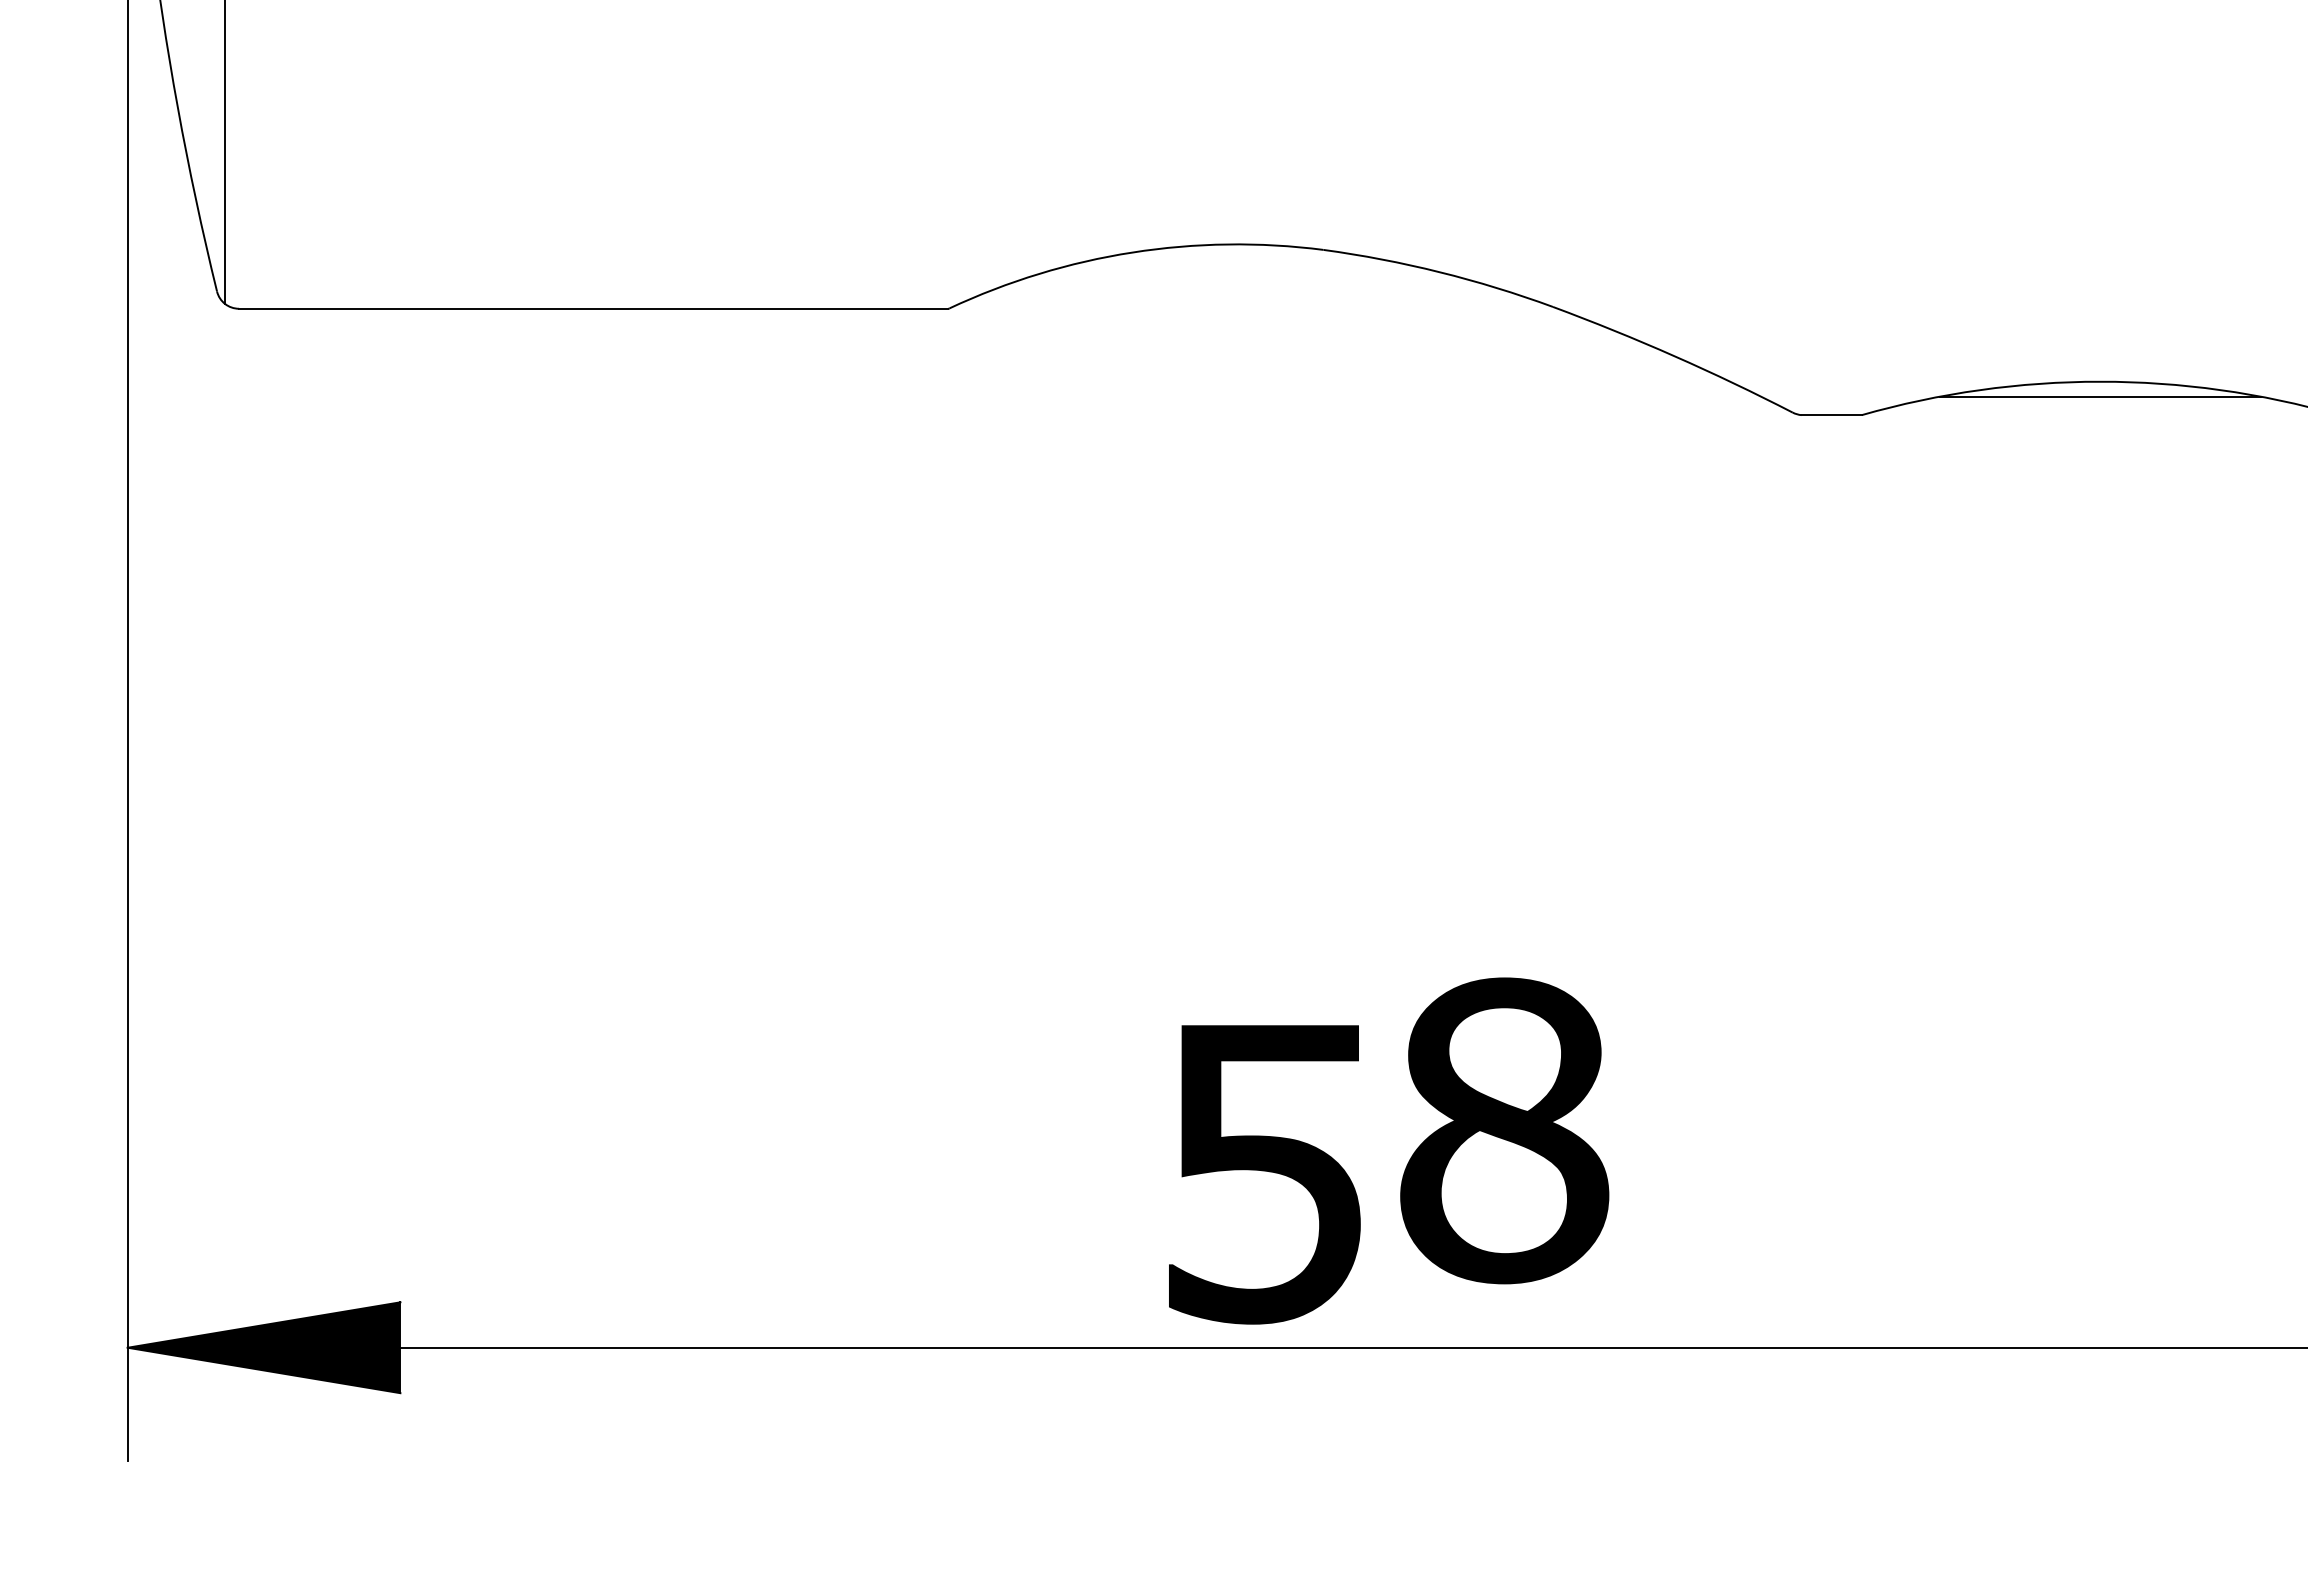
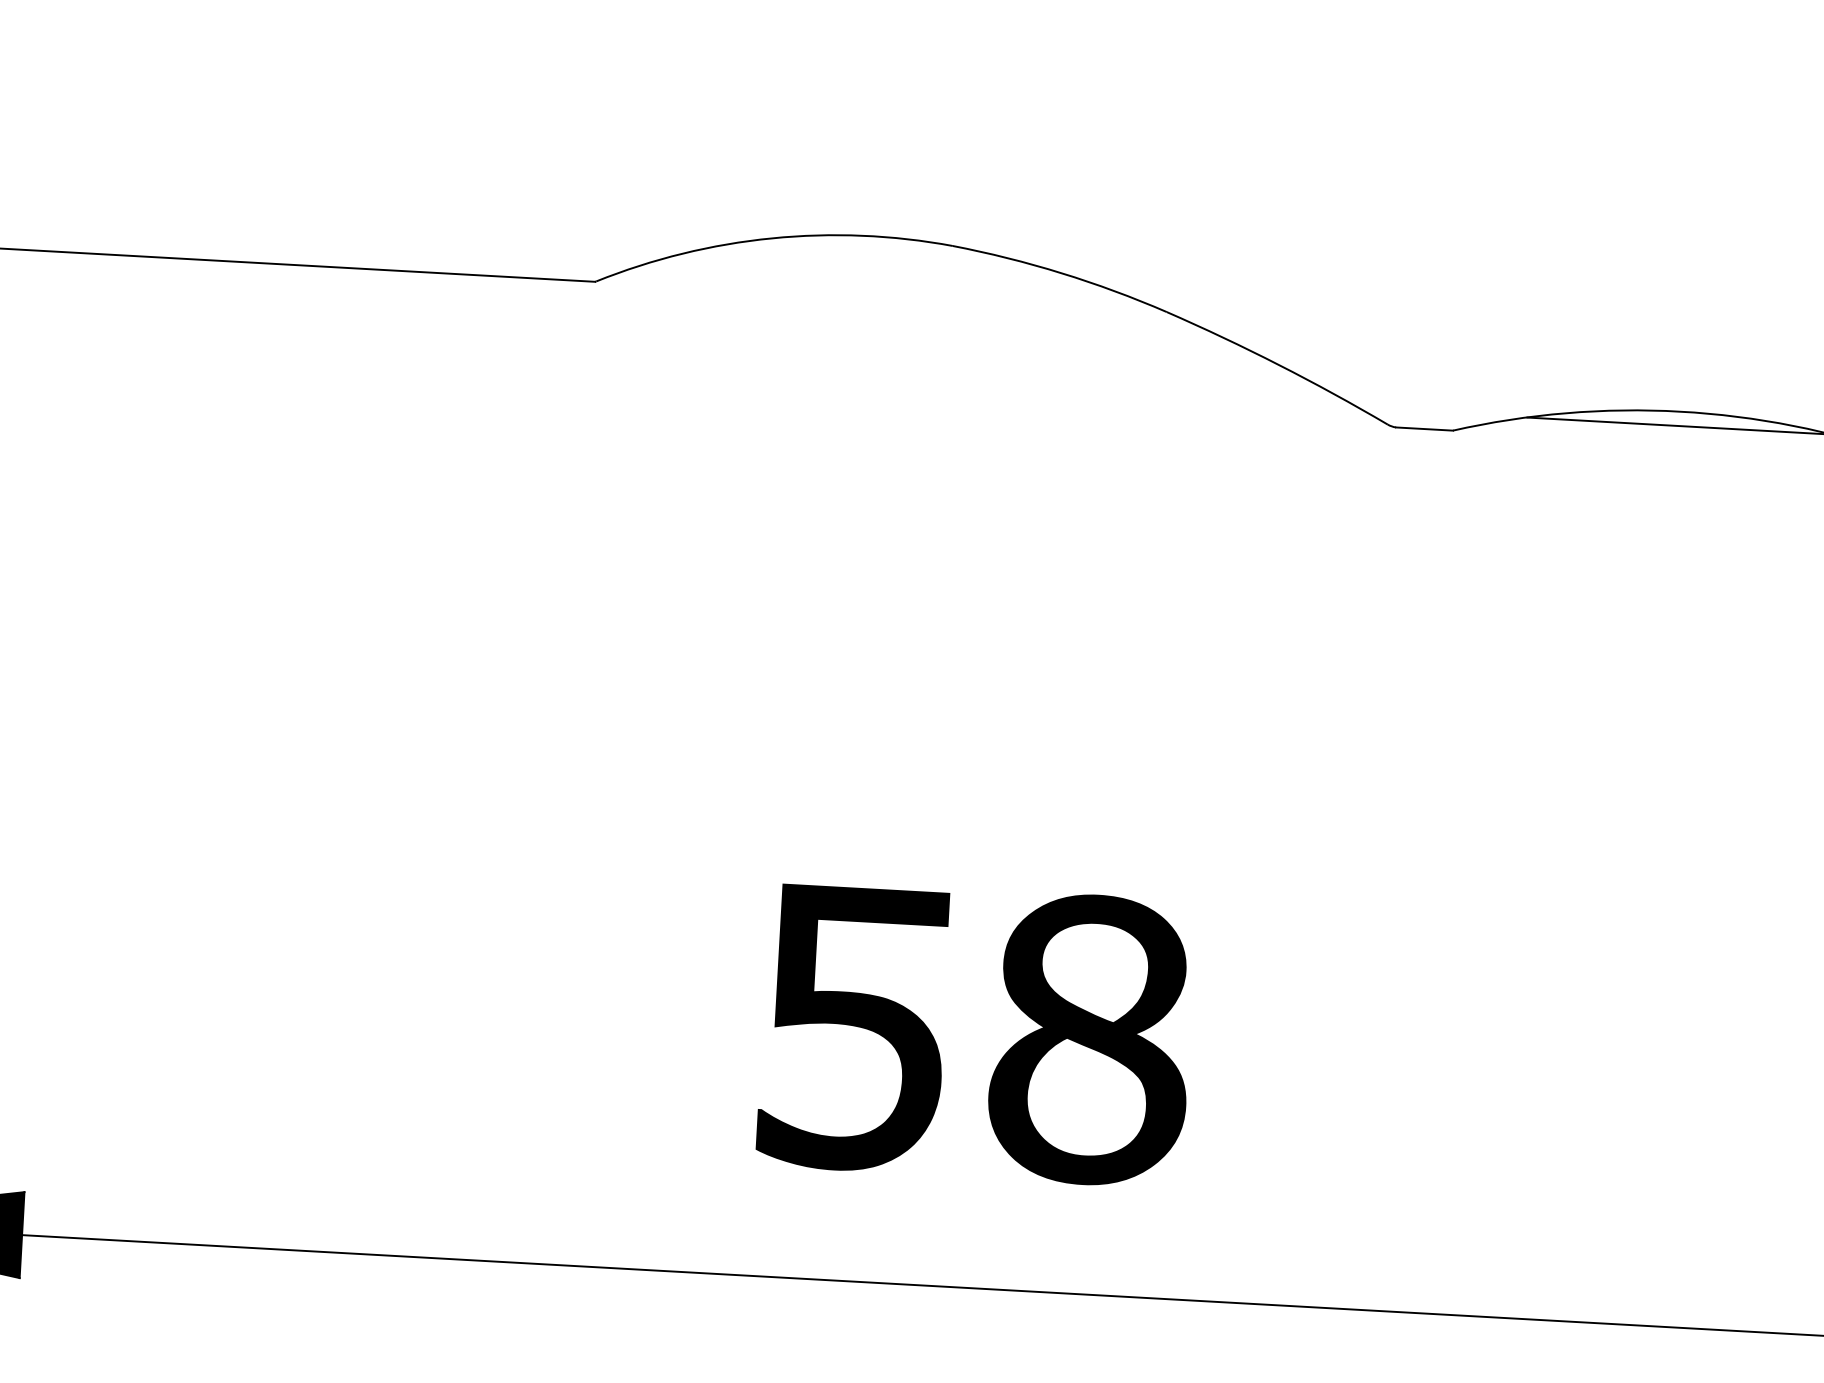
part: (1504, 1130) -> (1090, 1039), moved
part: (1264, 1174) -> (853, 1029), moved

